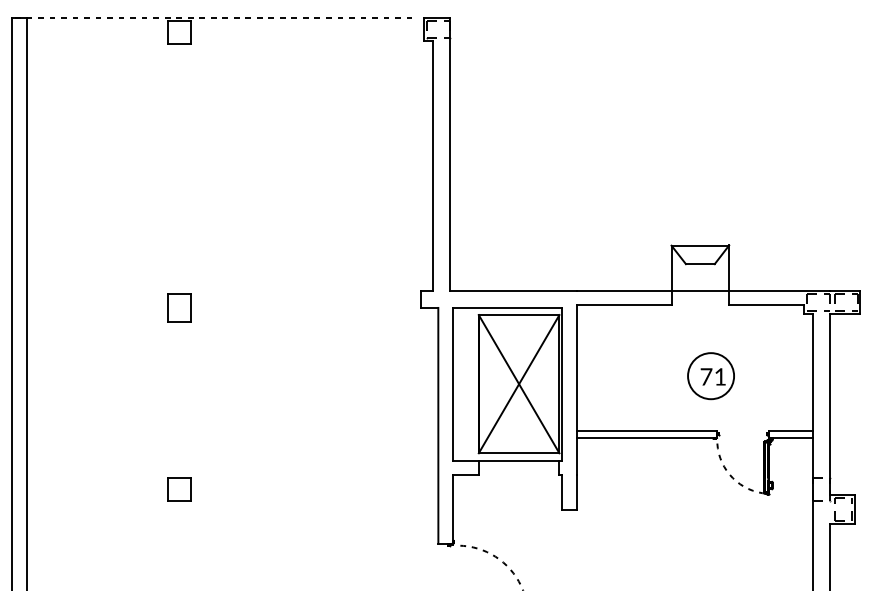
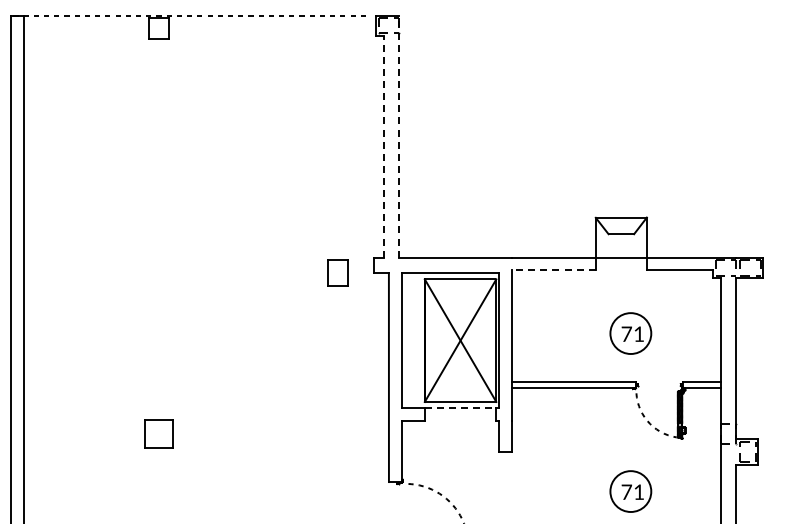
line: (450, 154) -> (399, 136), solid -> dashed
line: (432, 165) -> (383, 146), solid -> dashed
line: (623, 305) -> (553, 270), solid -> dashed
part: (178, 307) -> (337, 272), moved
line: (519, 460) -> (460, 408), solid -> dashed
part: (178, 488) -> (158, 433), size x1.4
part: (710, 554) -> (630, 491), added

